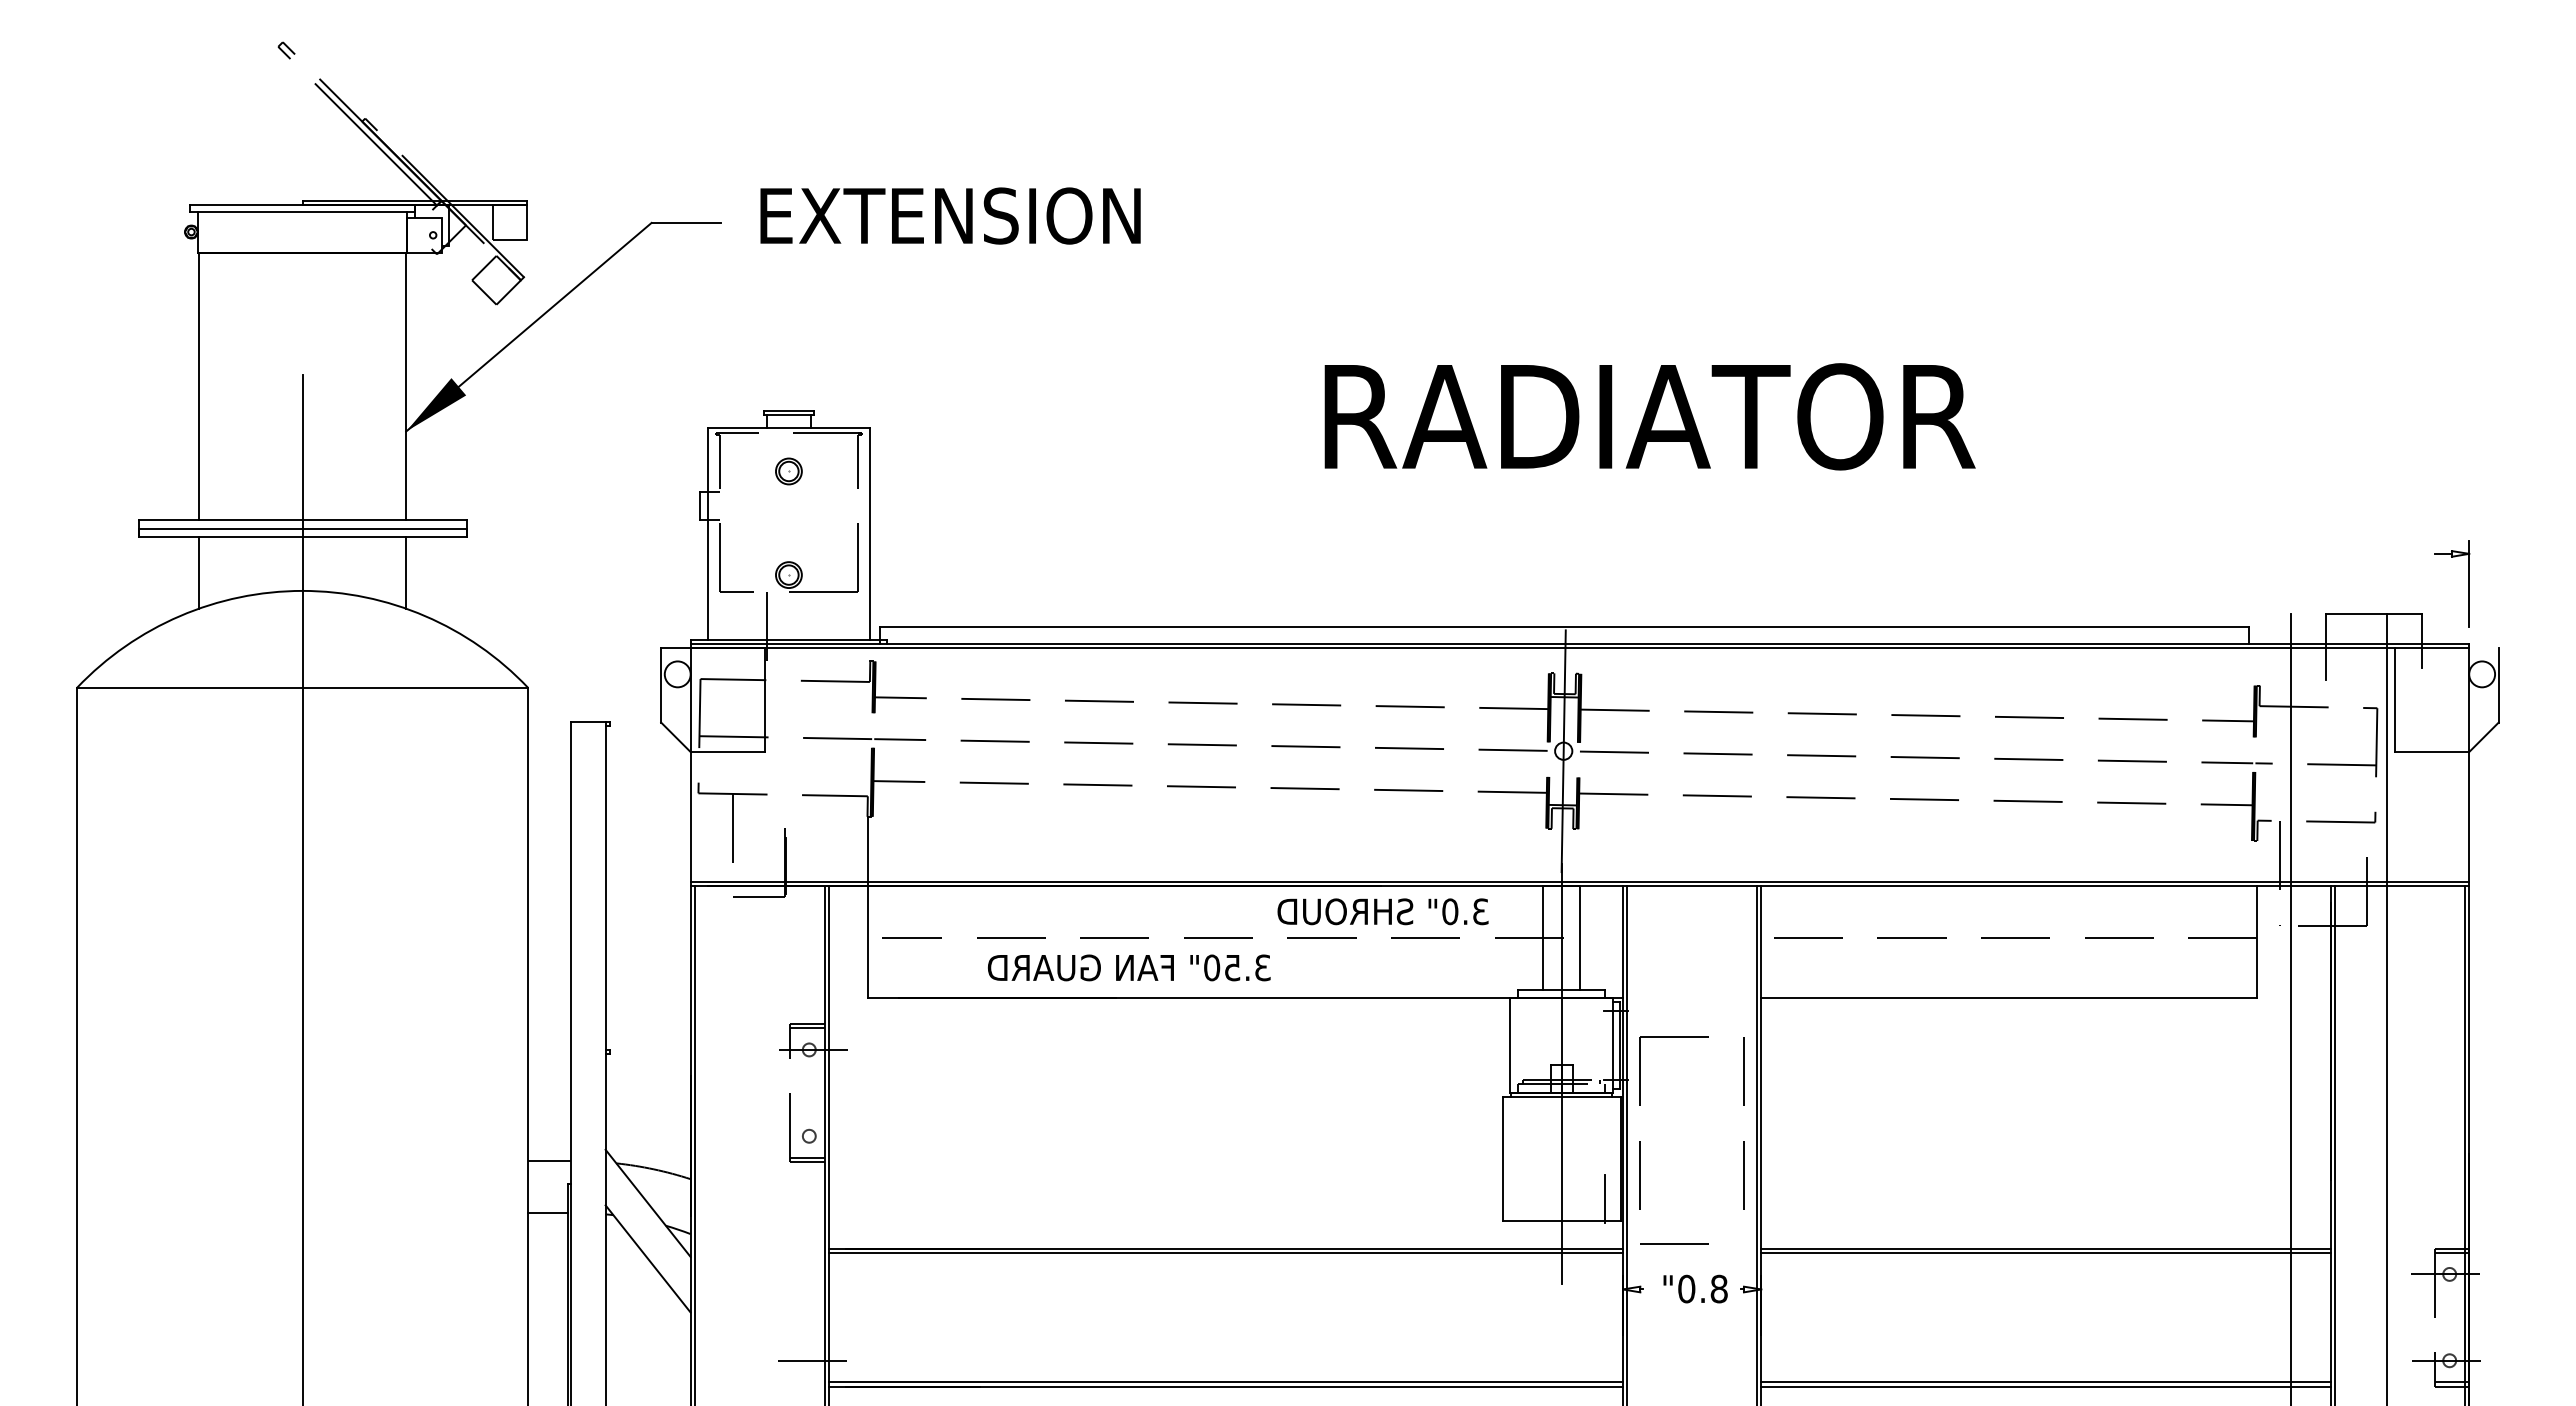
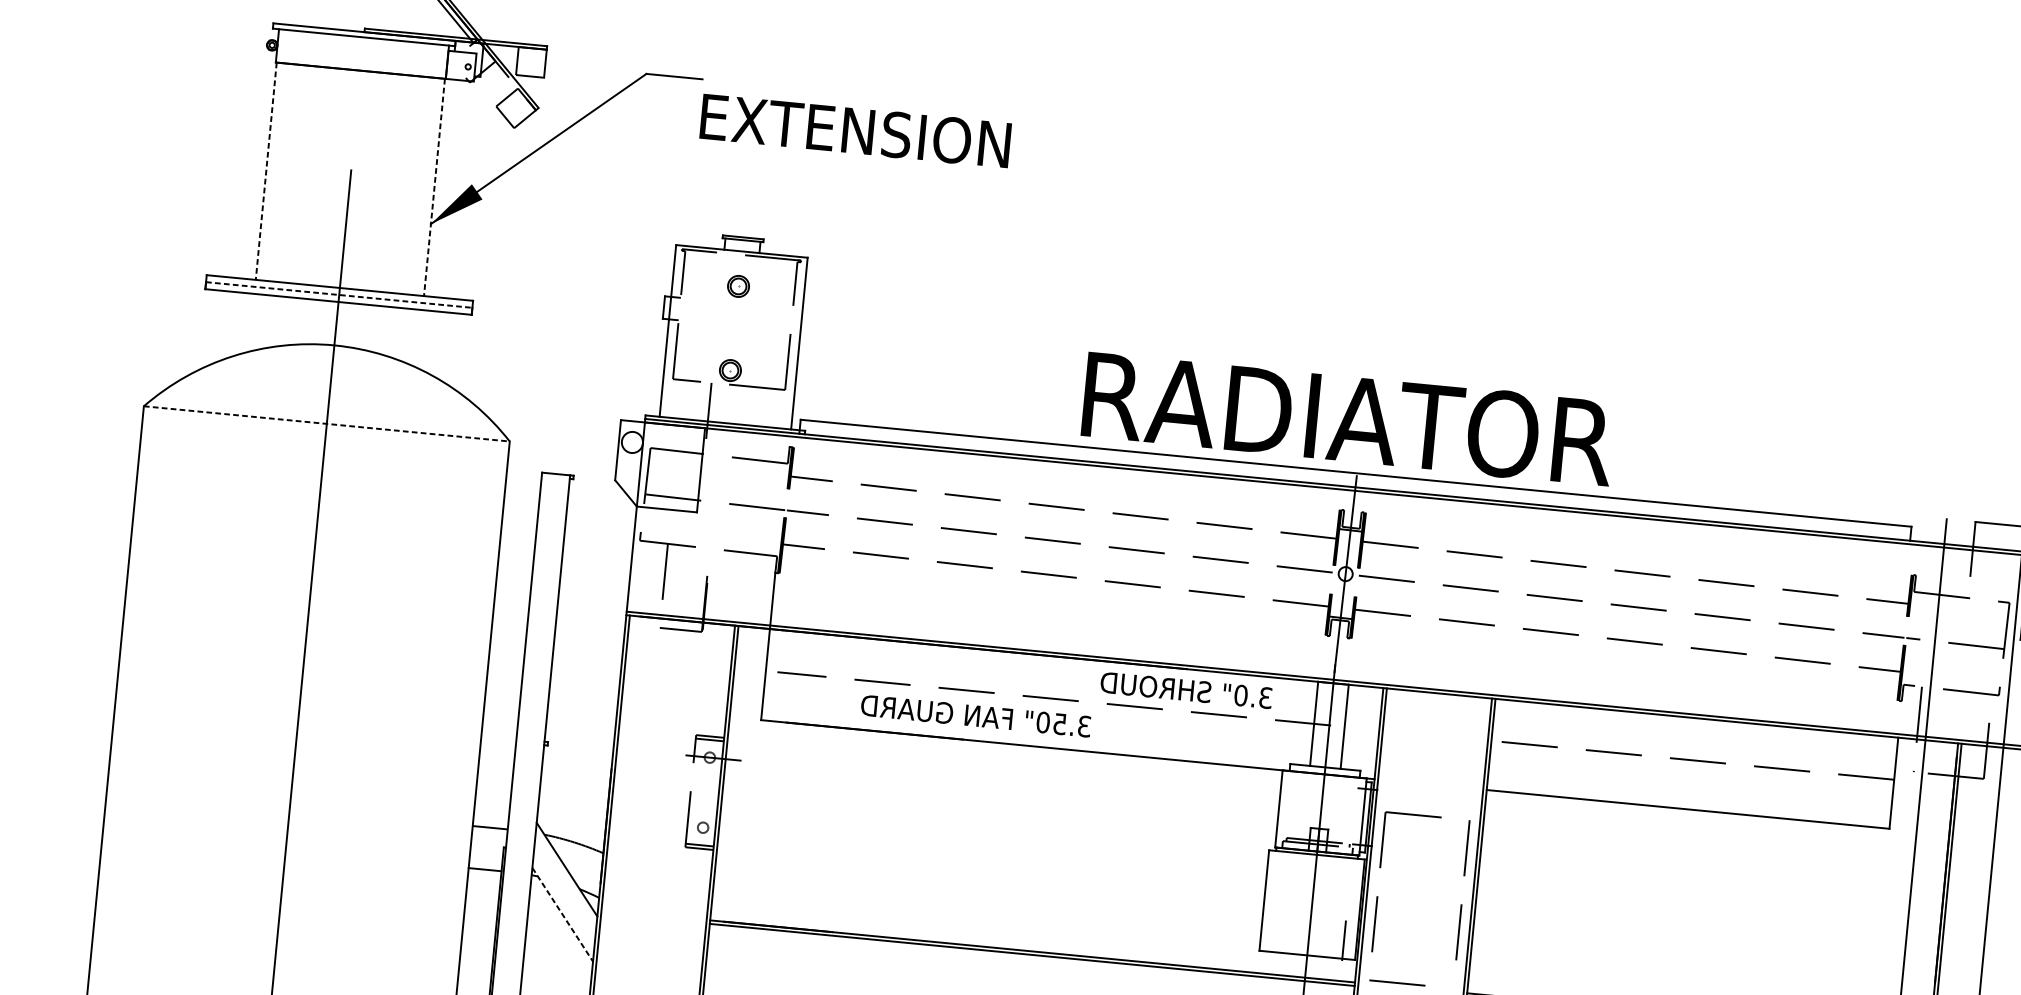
text: (950, 215) -> (855, 130), moved
line: (199, 386) -> (266, 171), solid -> dashed
line: (406, 386) -> (434, 187), solid -> dashed
text: (1649, 416) -> (1348, 418), moved
line: (303, 528) -> (340, 294), solid -> dashed
line: (199, 572) -> (252, 322), removed
line: (406, 572) -> (420, 338), removed
line: (303, 687) -> (327, 423), solid -> dashed
line: (648, 1259) -> (562, 915), solid -> dashed

